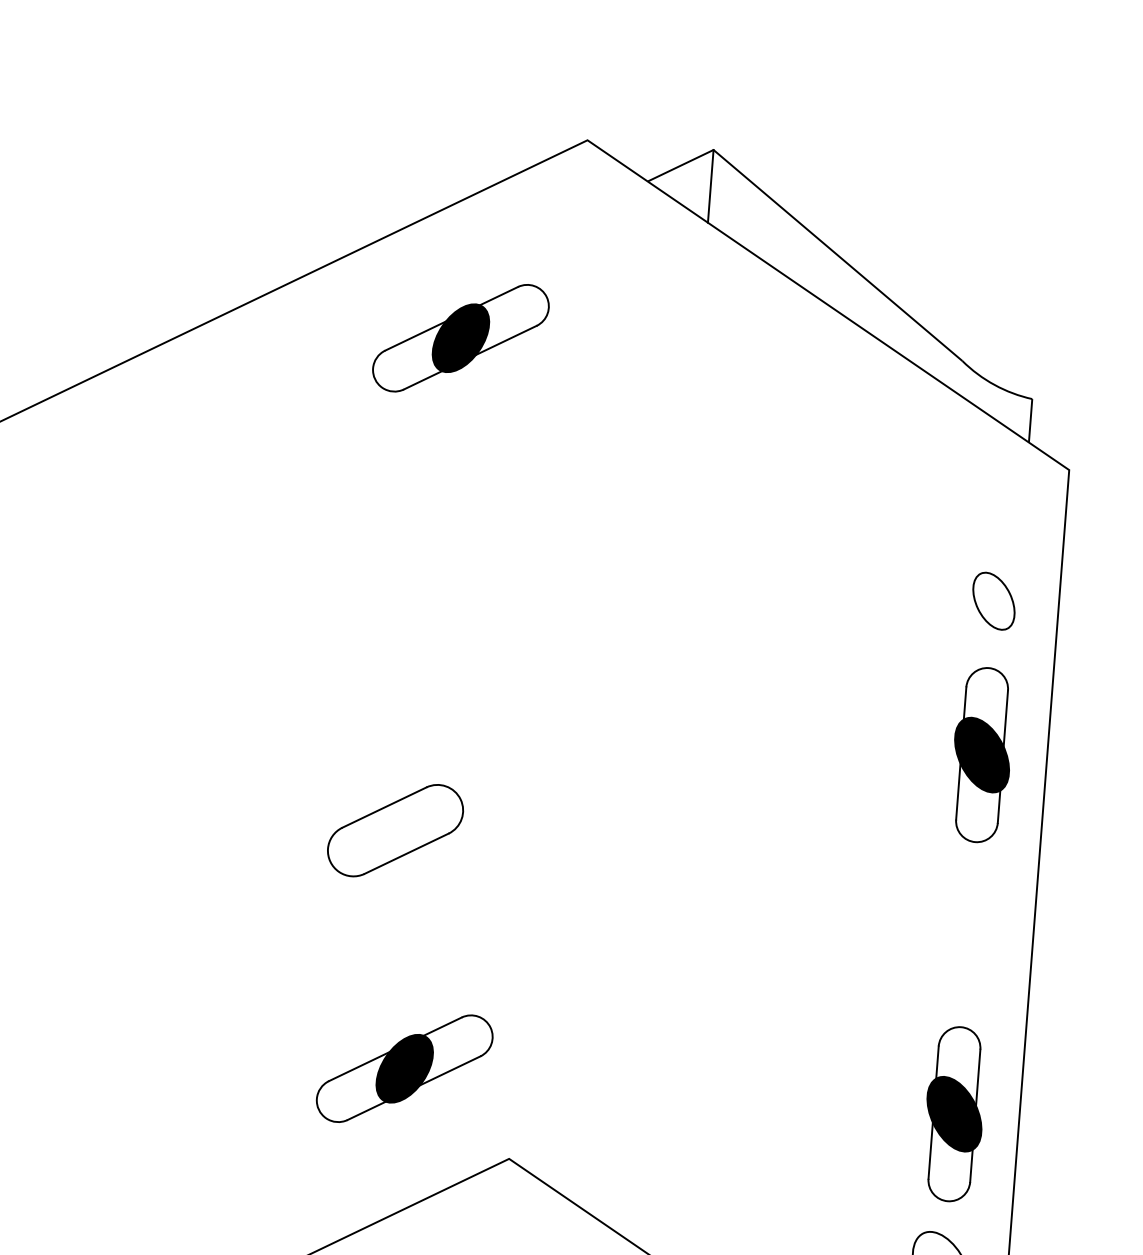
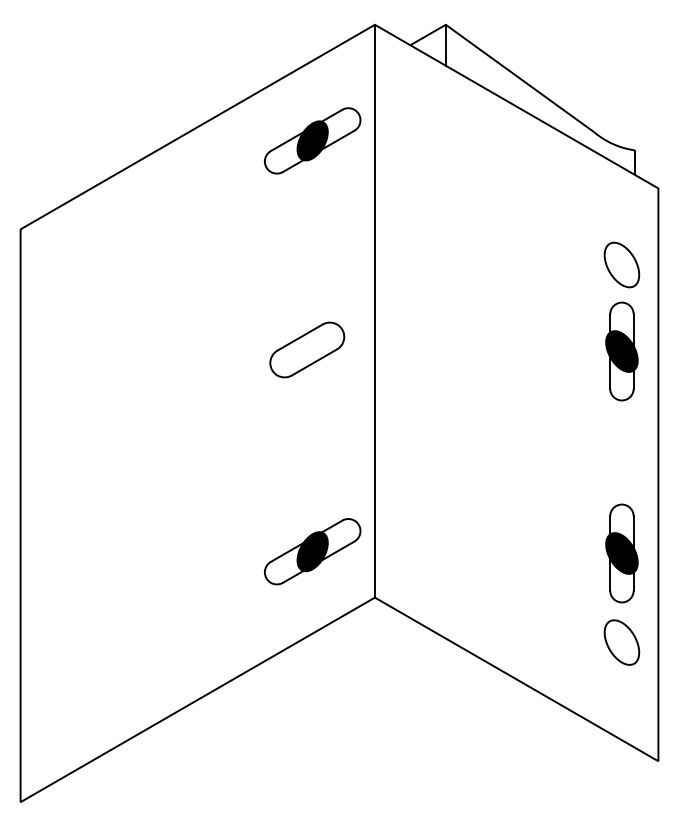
part: (993, 600) -> (621, 264), size x1.43
line: (547, 648) -> (374, 310), added
part: (395, 829) -> (307, 349), moved

